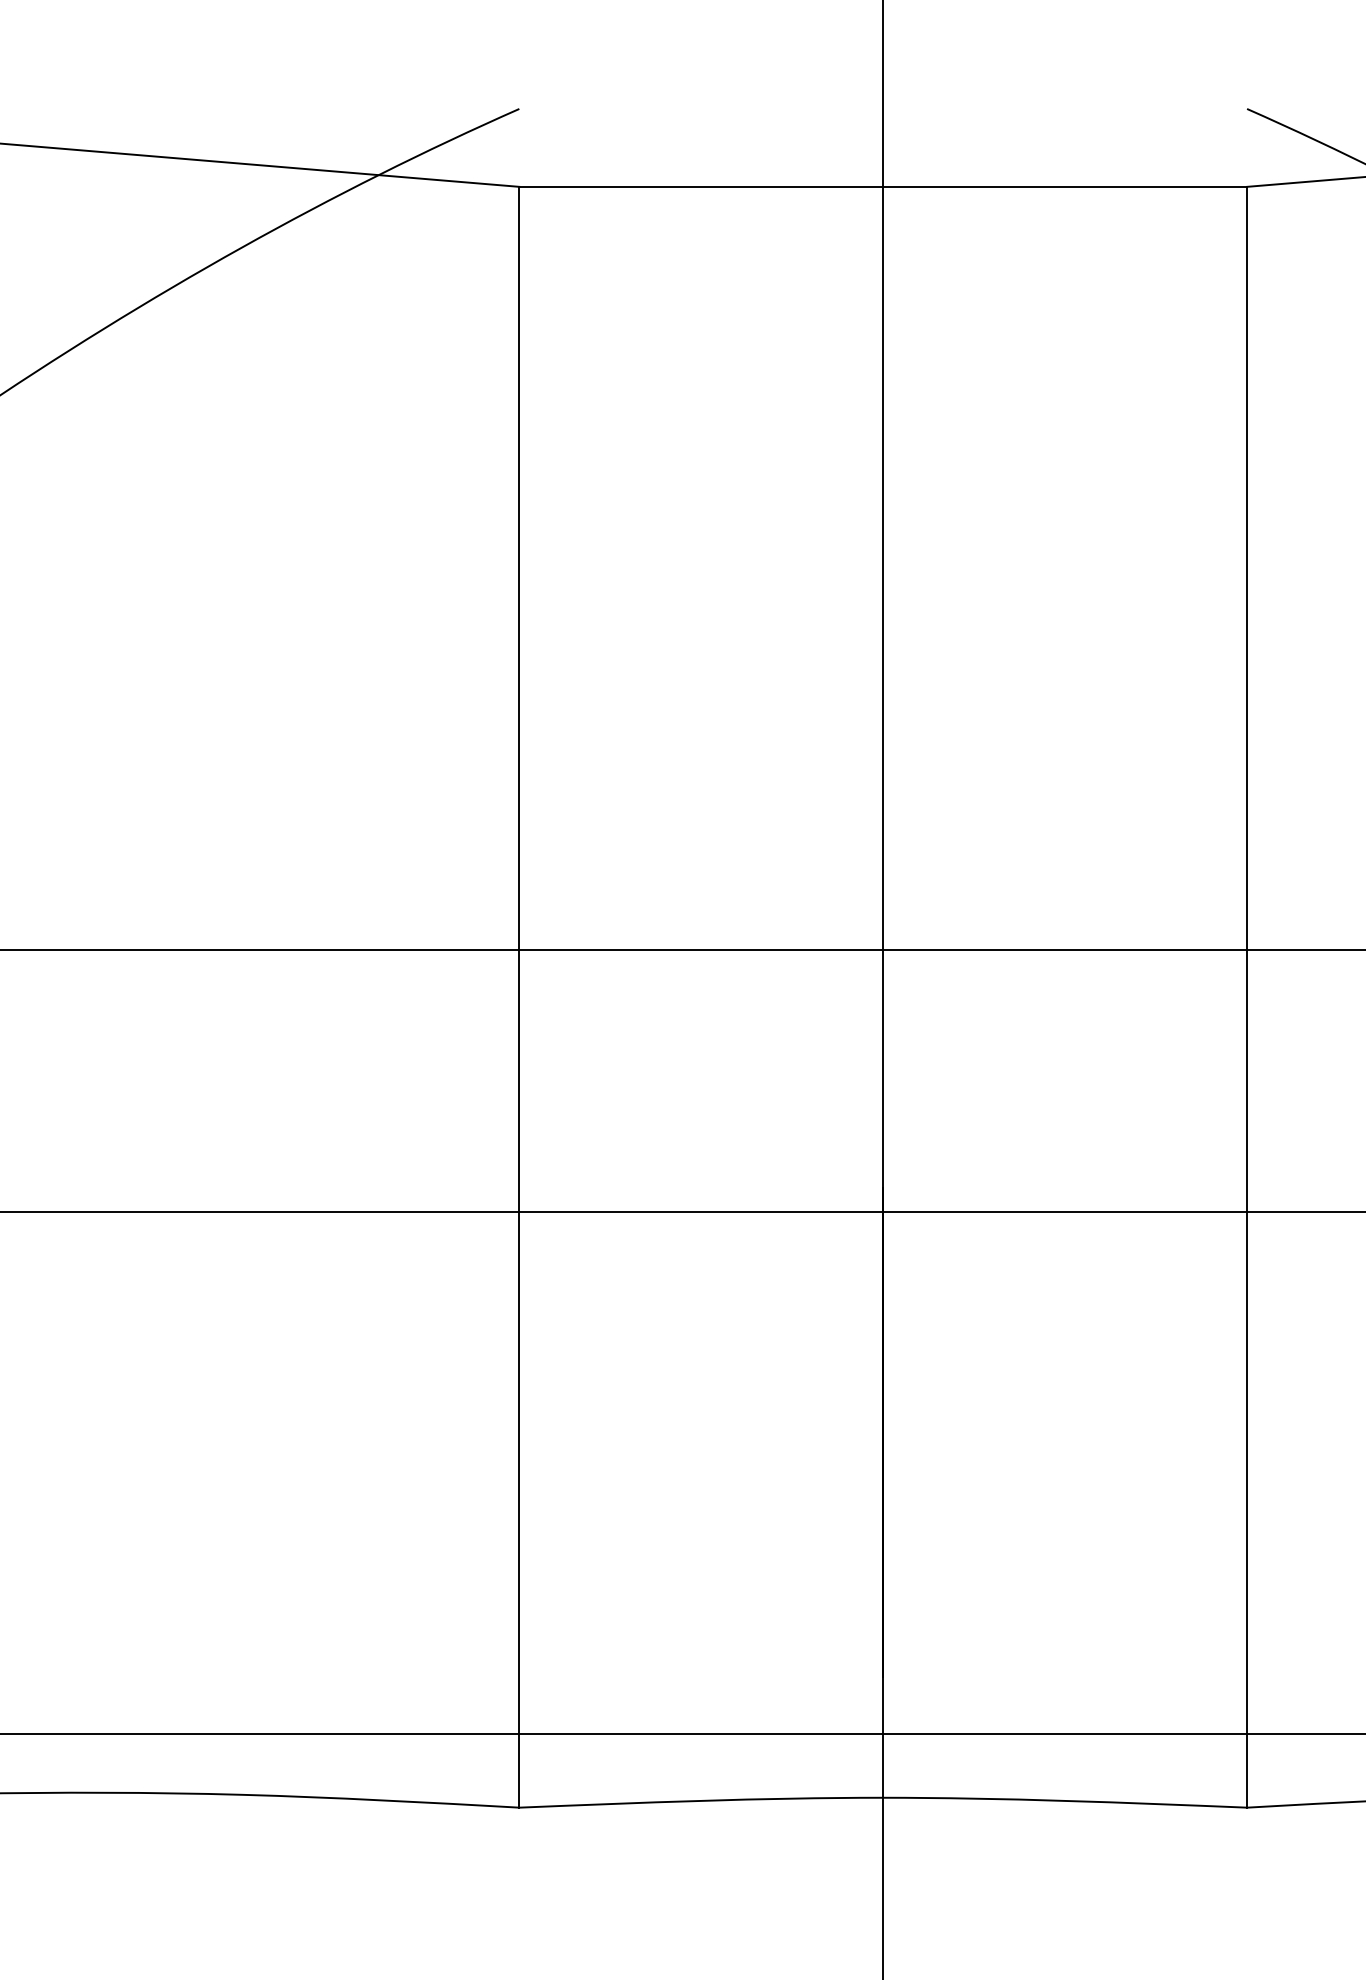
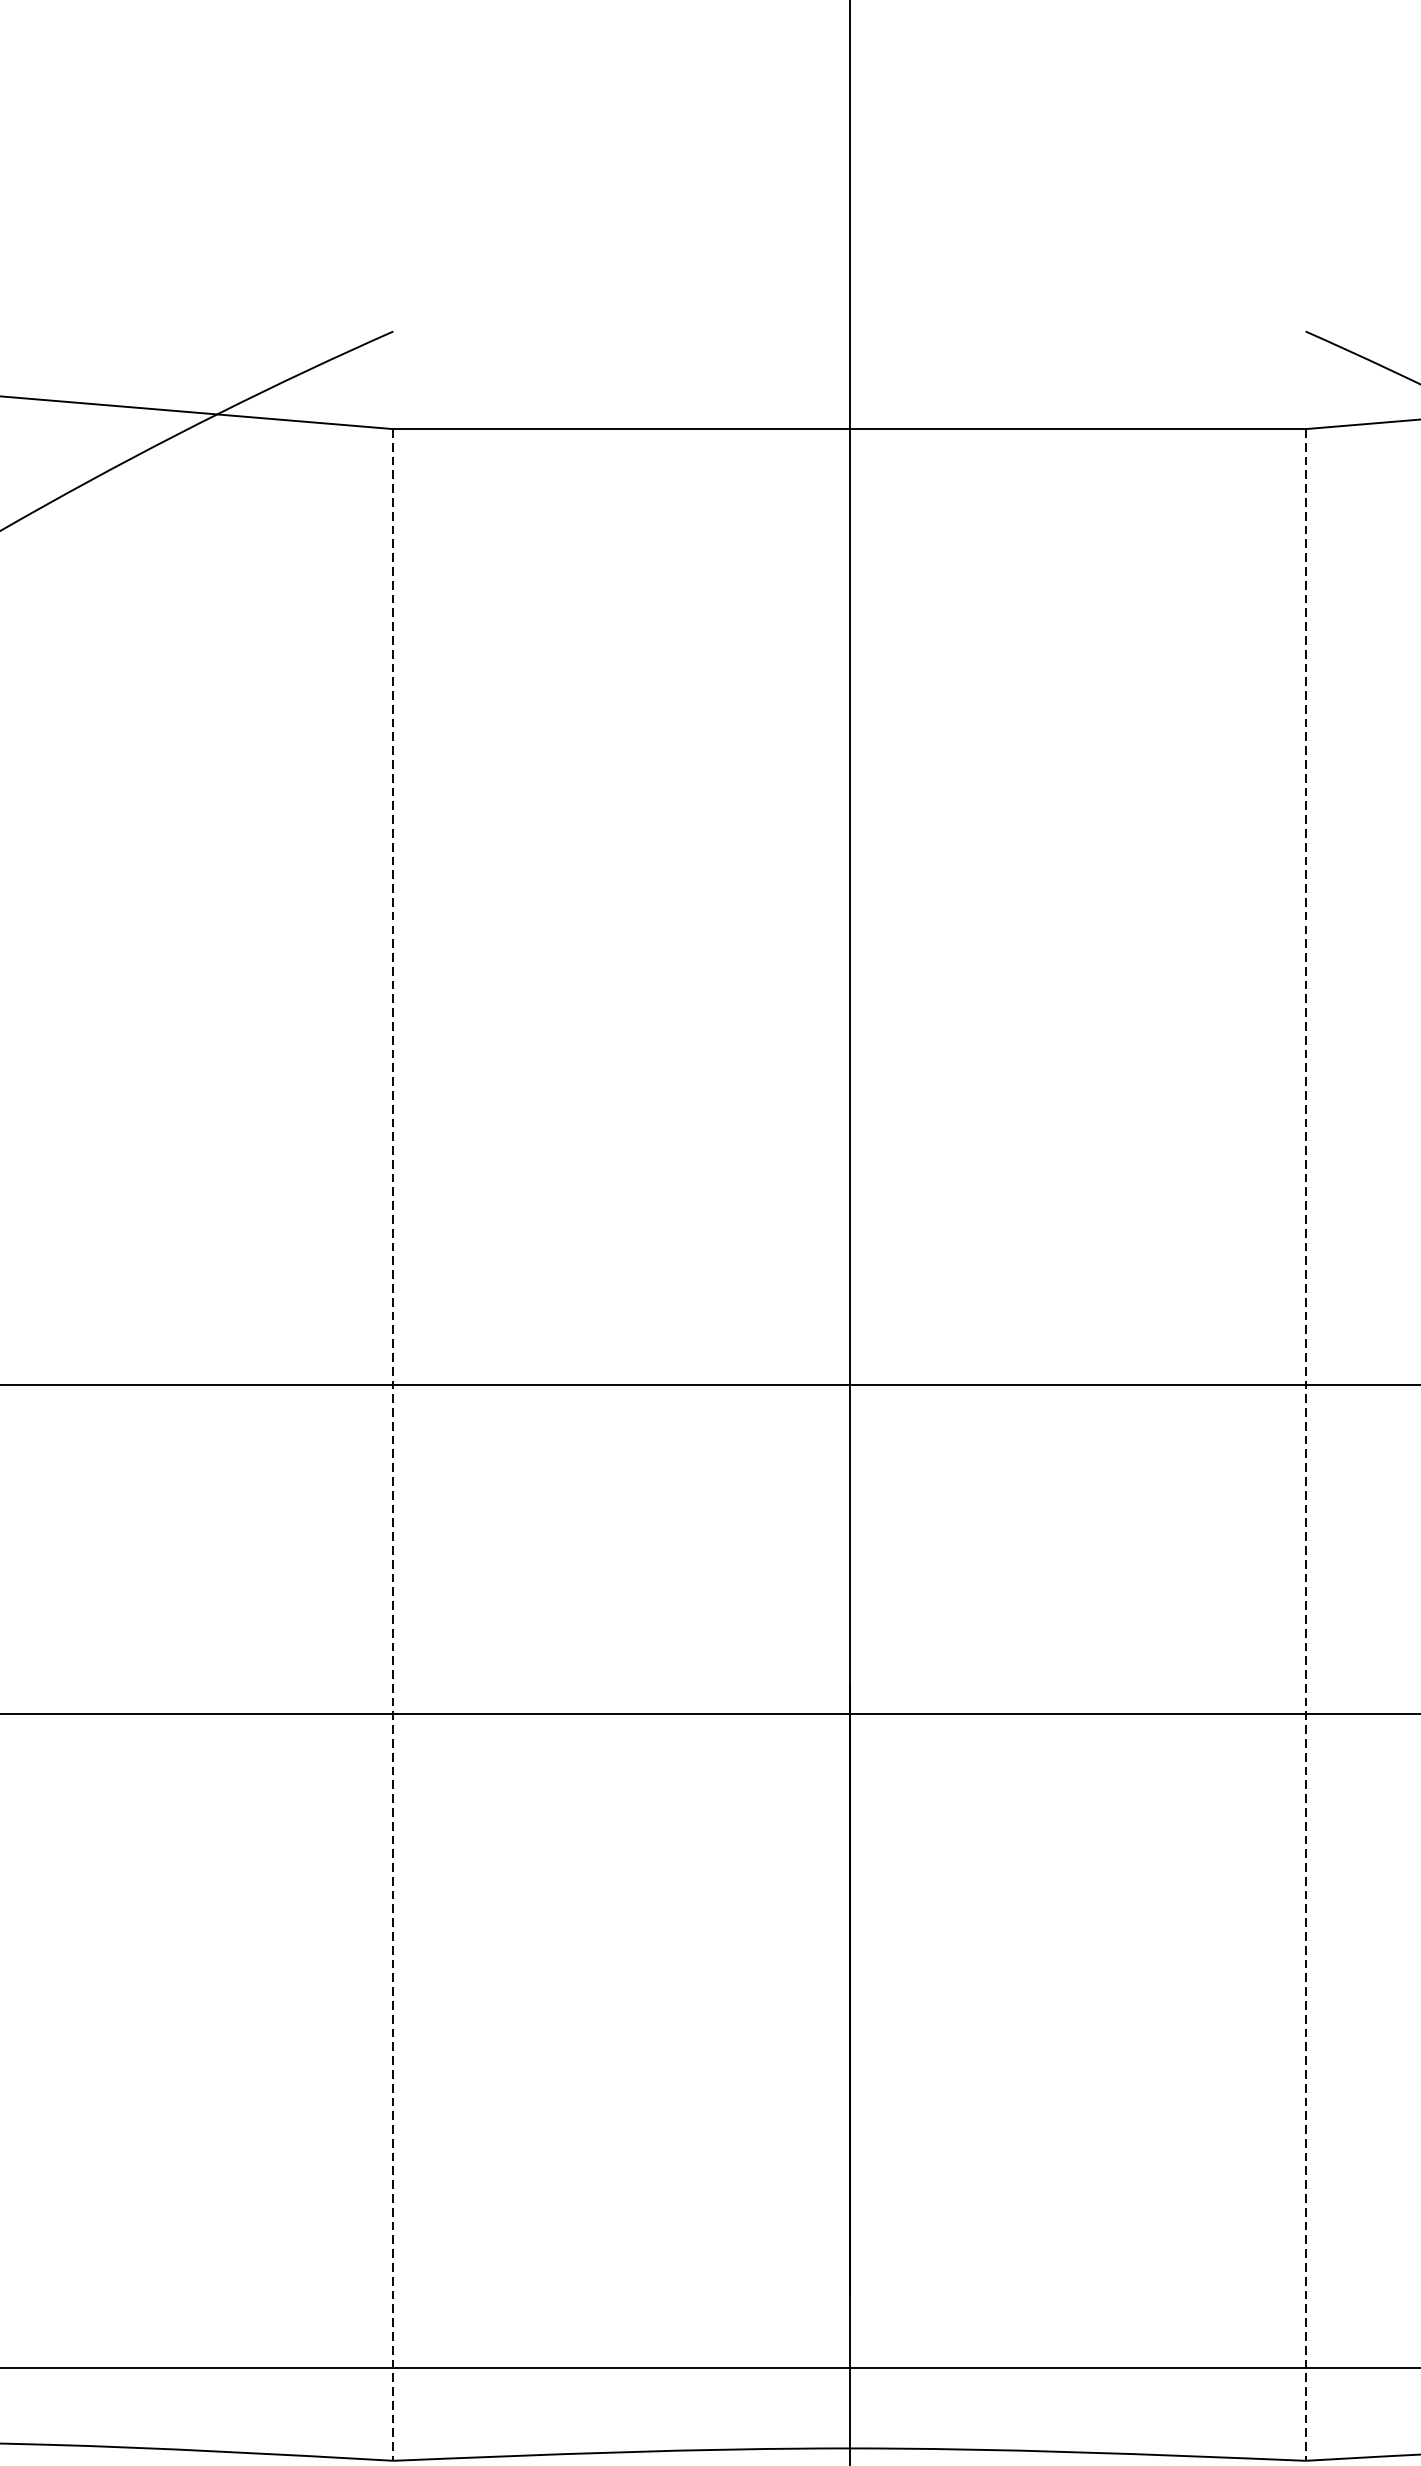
line: (519, 997) -> (393, 1445), solid -> dashed
line: (1247, 997) -> (1306, 1445), solid -> dashed

